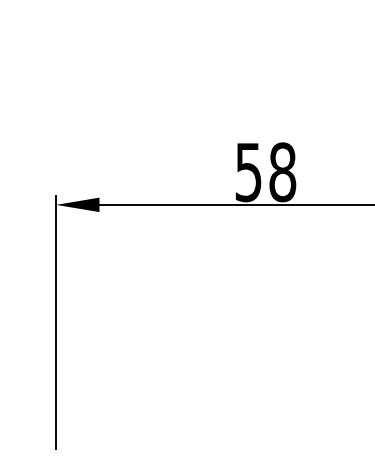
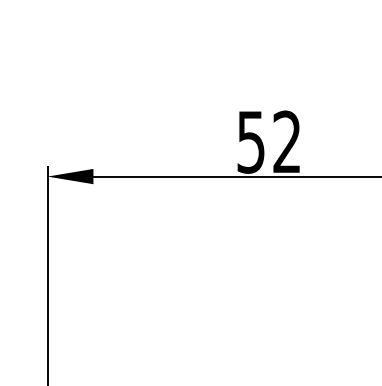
text: (282, 172) -> (286, 142), 58 -> 52

